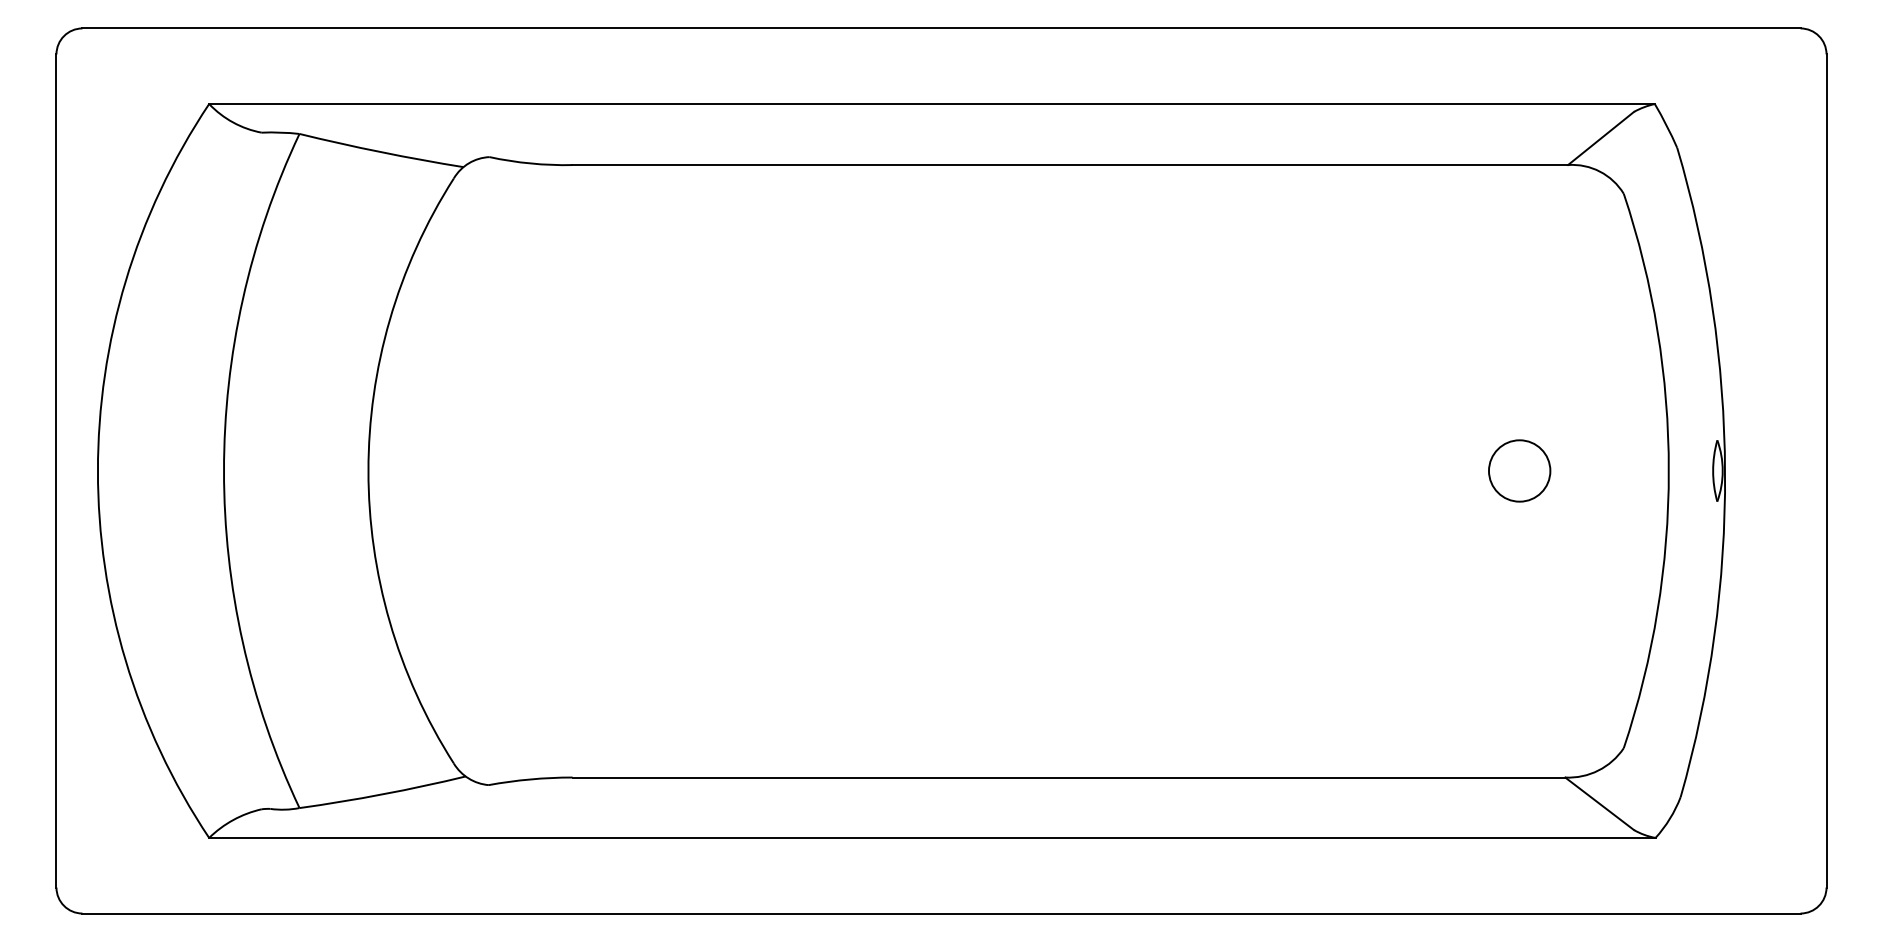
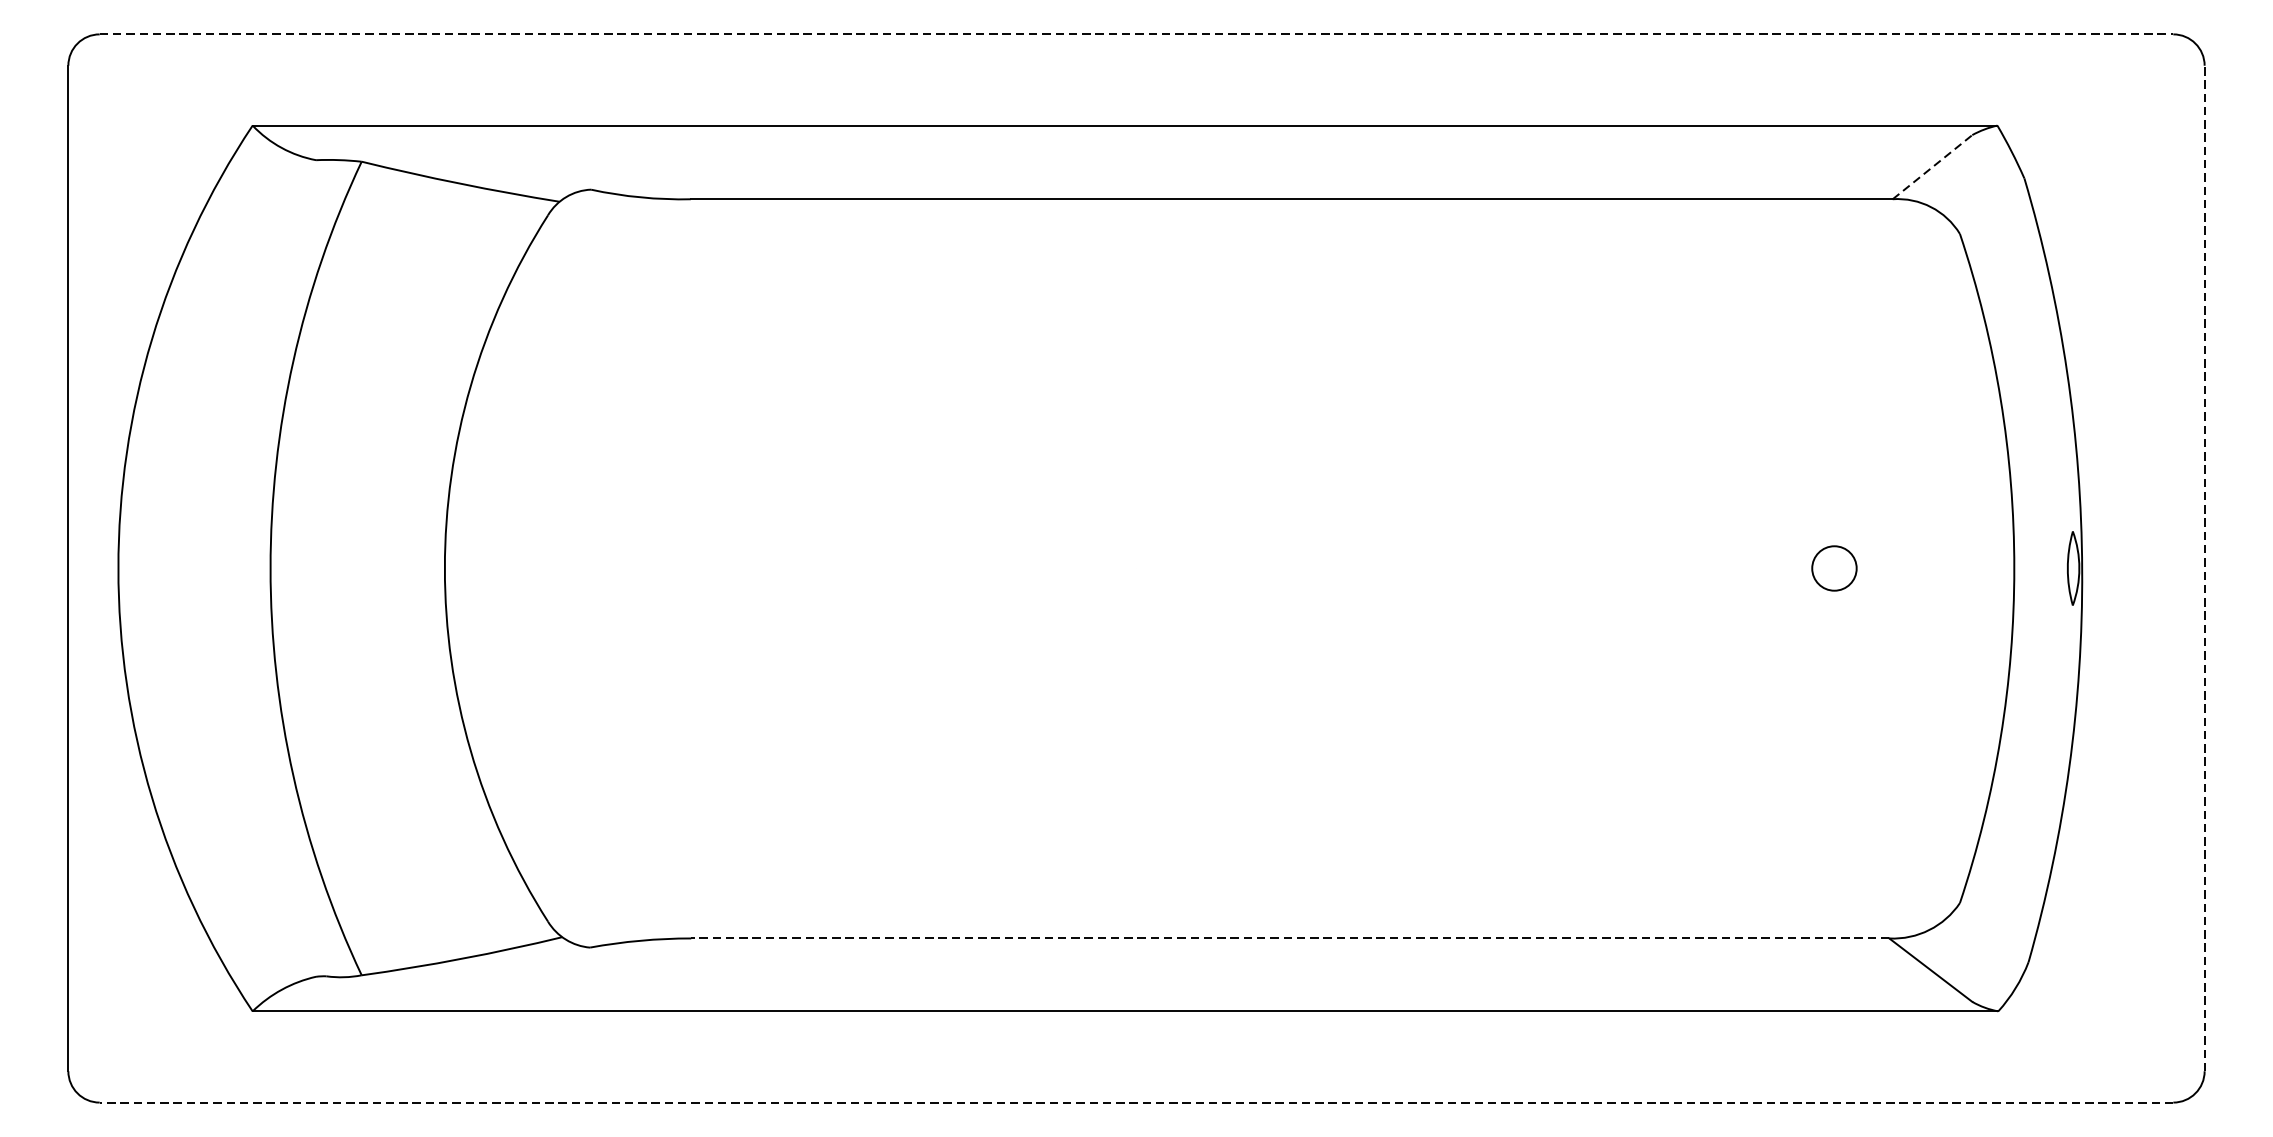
line: (942, 28) -> (1137, 34), solid -> dashed
line: (1601, 138) -> (1933, 167), solid -> dashed
circle: (1519, 470) -> (1834, 567), size x0.6
line: (1826, 470) -> (2204, 567), solid -> dashed
line: (1068, 777) -> (1289, 938), solid -> dashed
line: (941, 913) -> (1136, 1102), solid -> dashed

